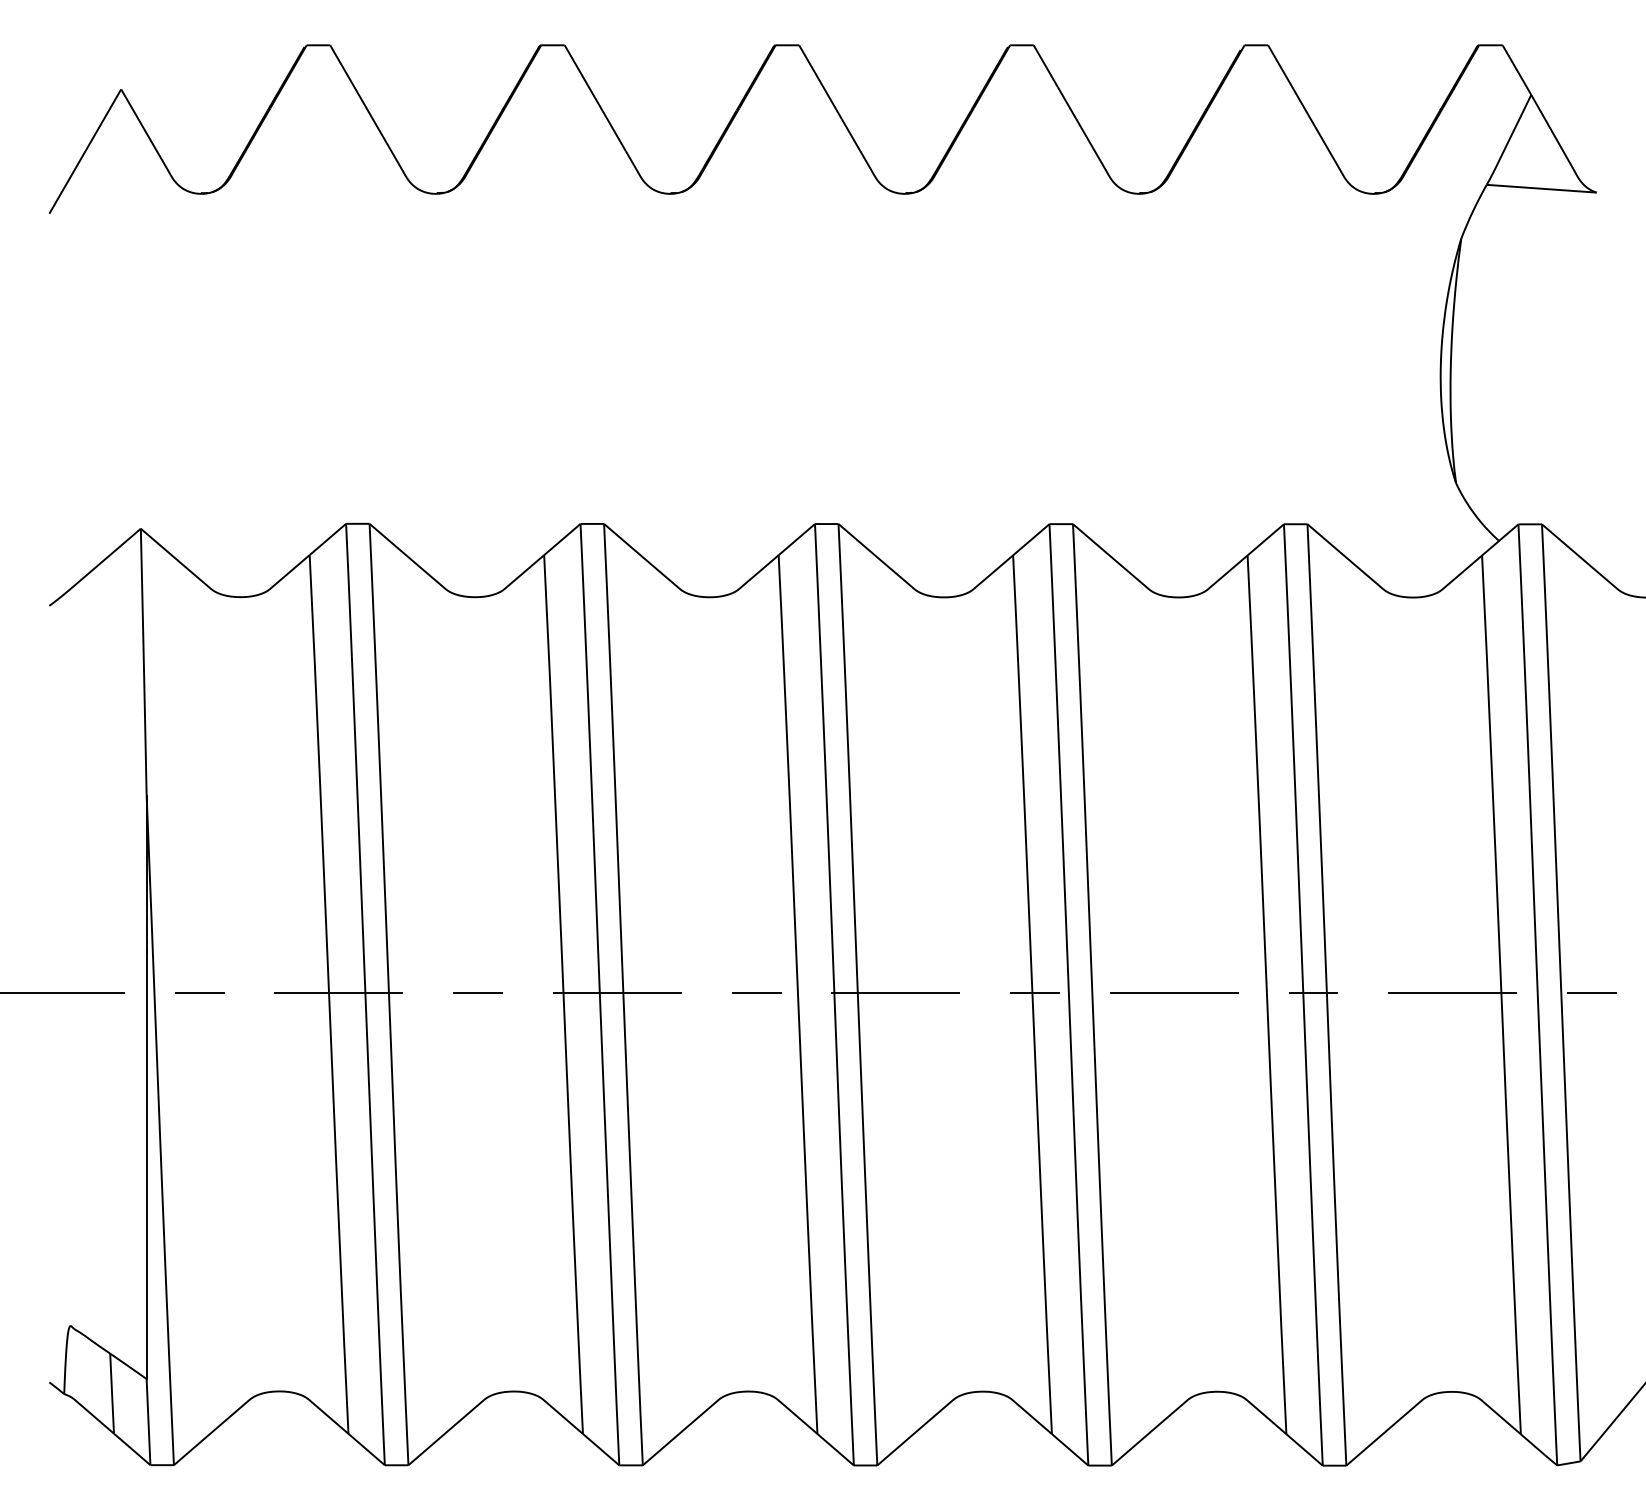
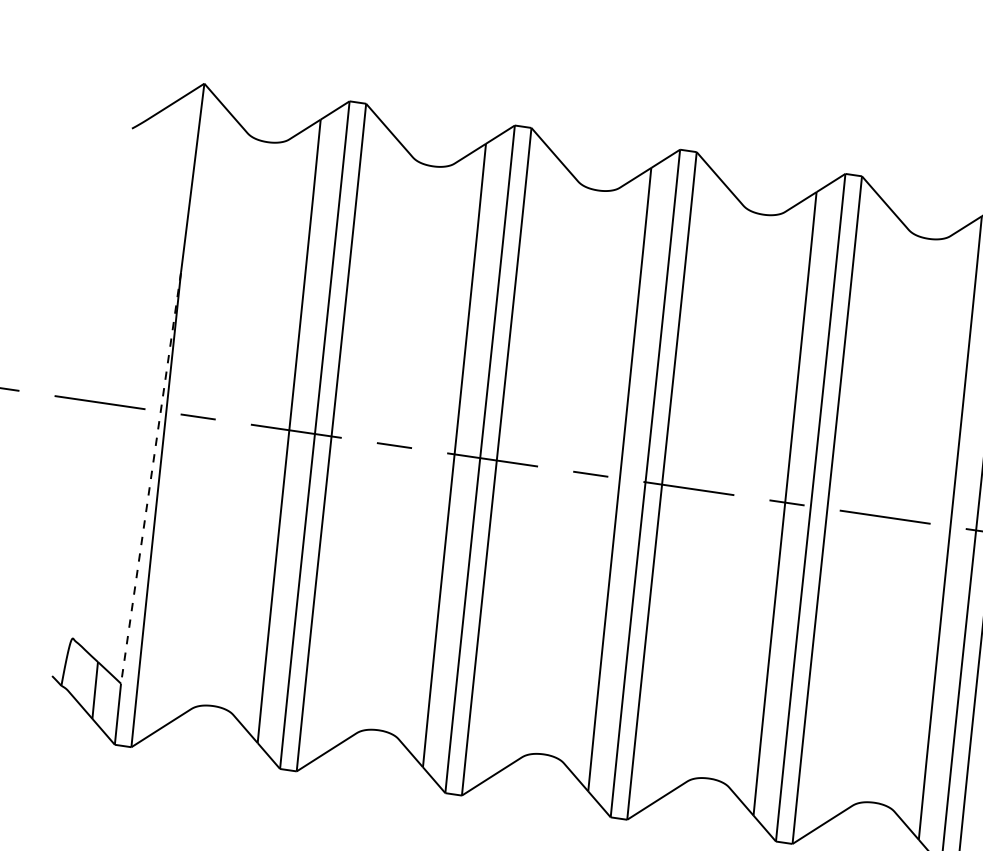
line: (146, 1087) -> (150, 478), solid -> dashed

